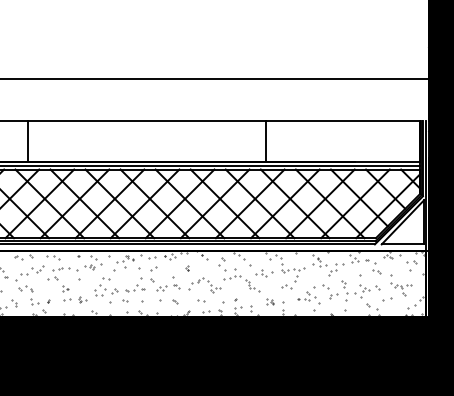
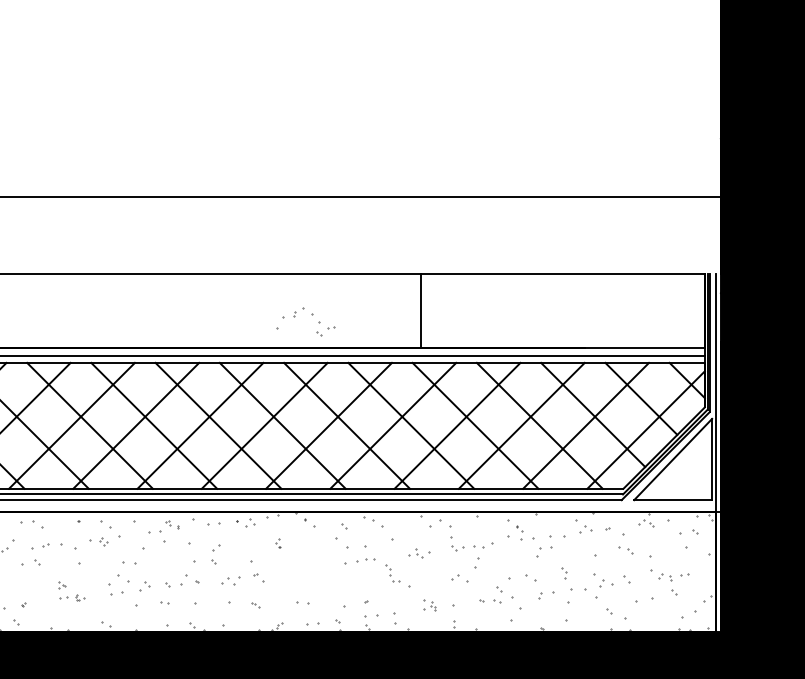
part: (264, 273) -> (419, 553), size x0.7
part: (153, 274) -> (215, 555), size x0.7
part: (204, 285) -> (305, 322), moved
part: (74, 294) -> (71, 591), size x0.6

